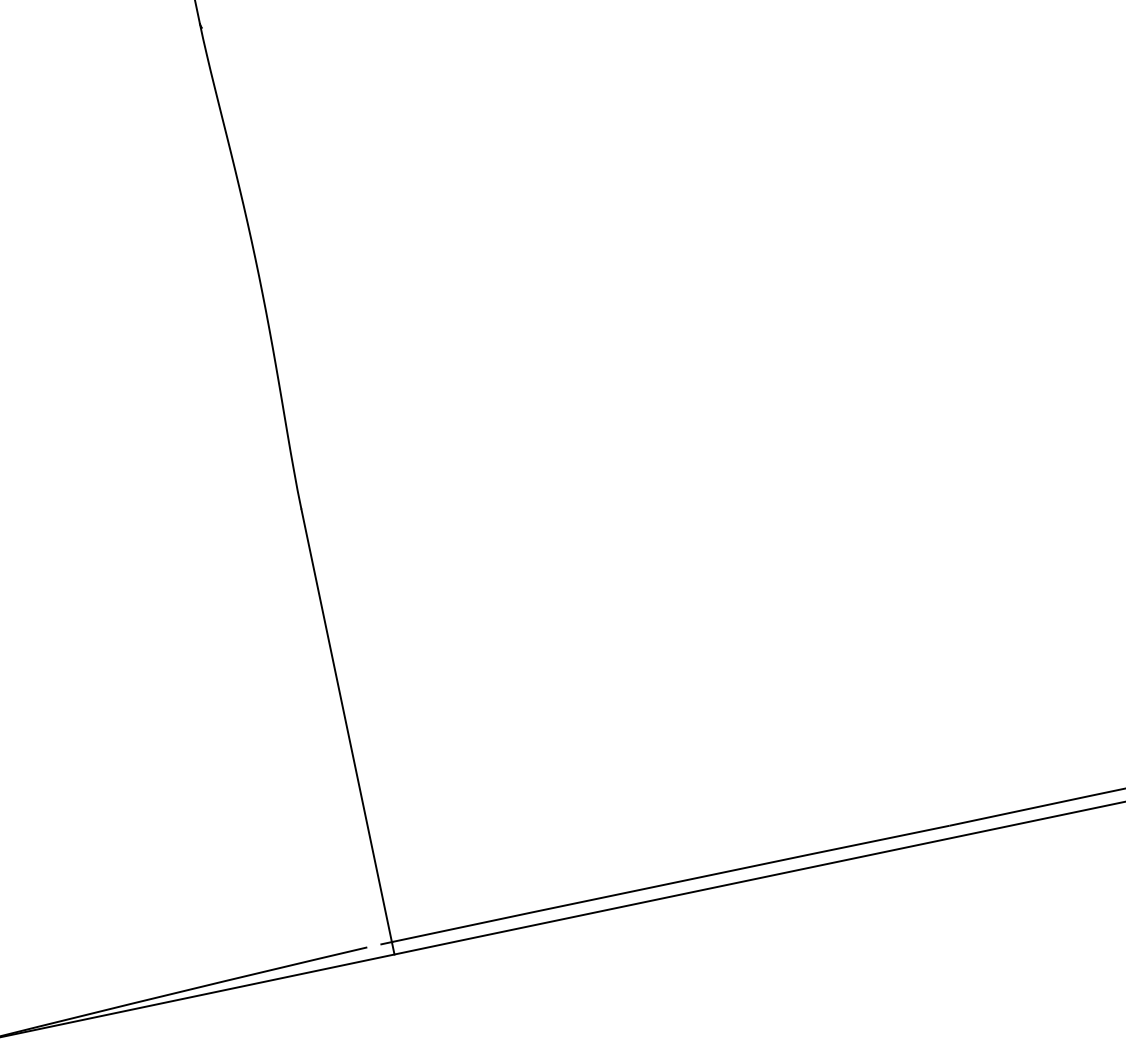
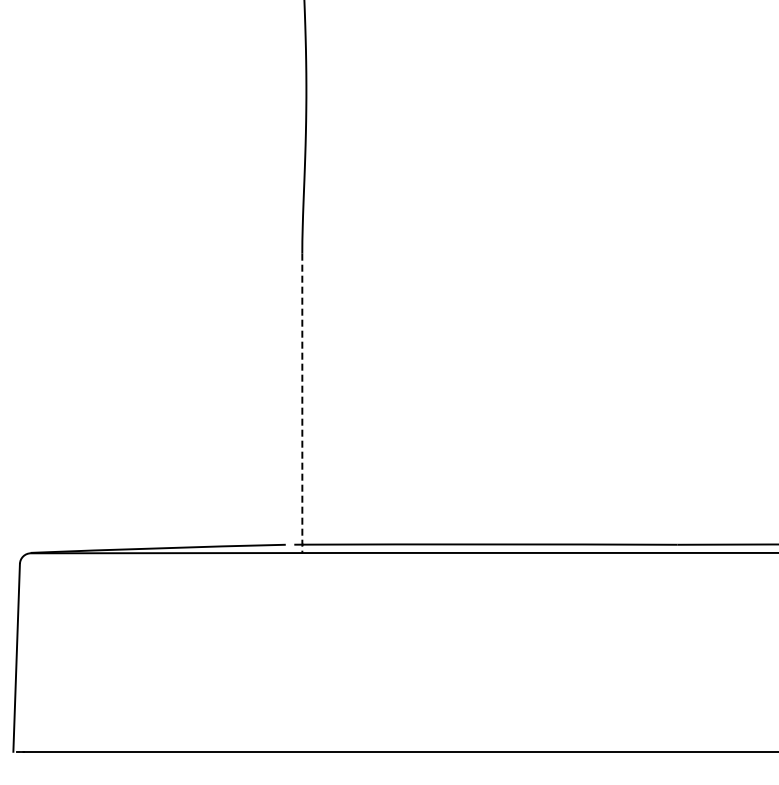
line: (348, 732) -> (302, 403), solid -> dashed

